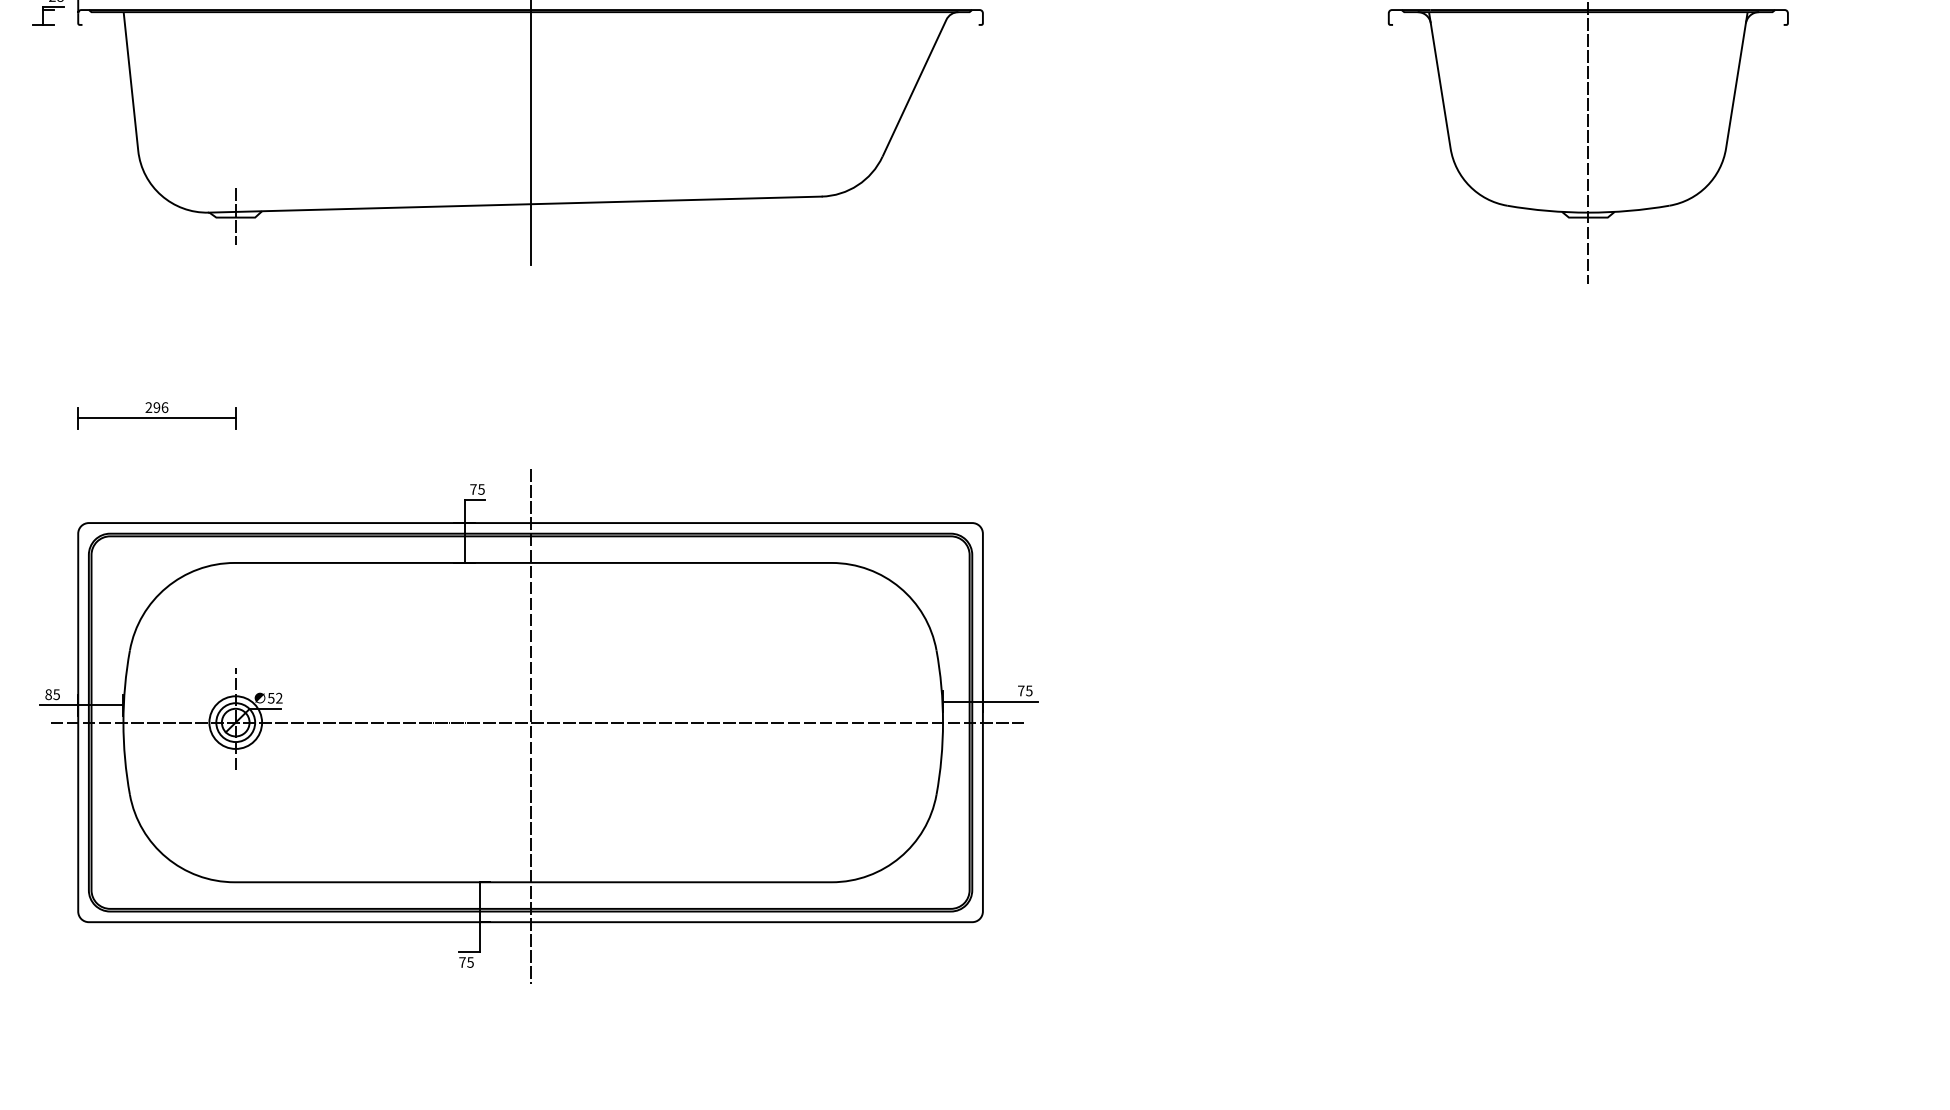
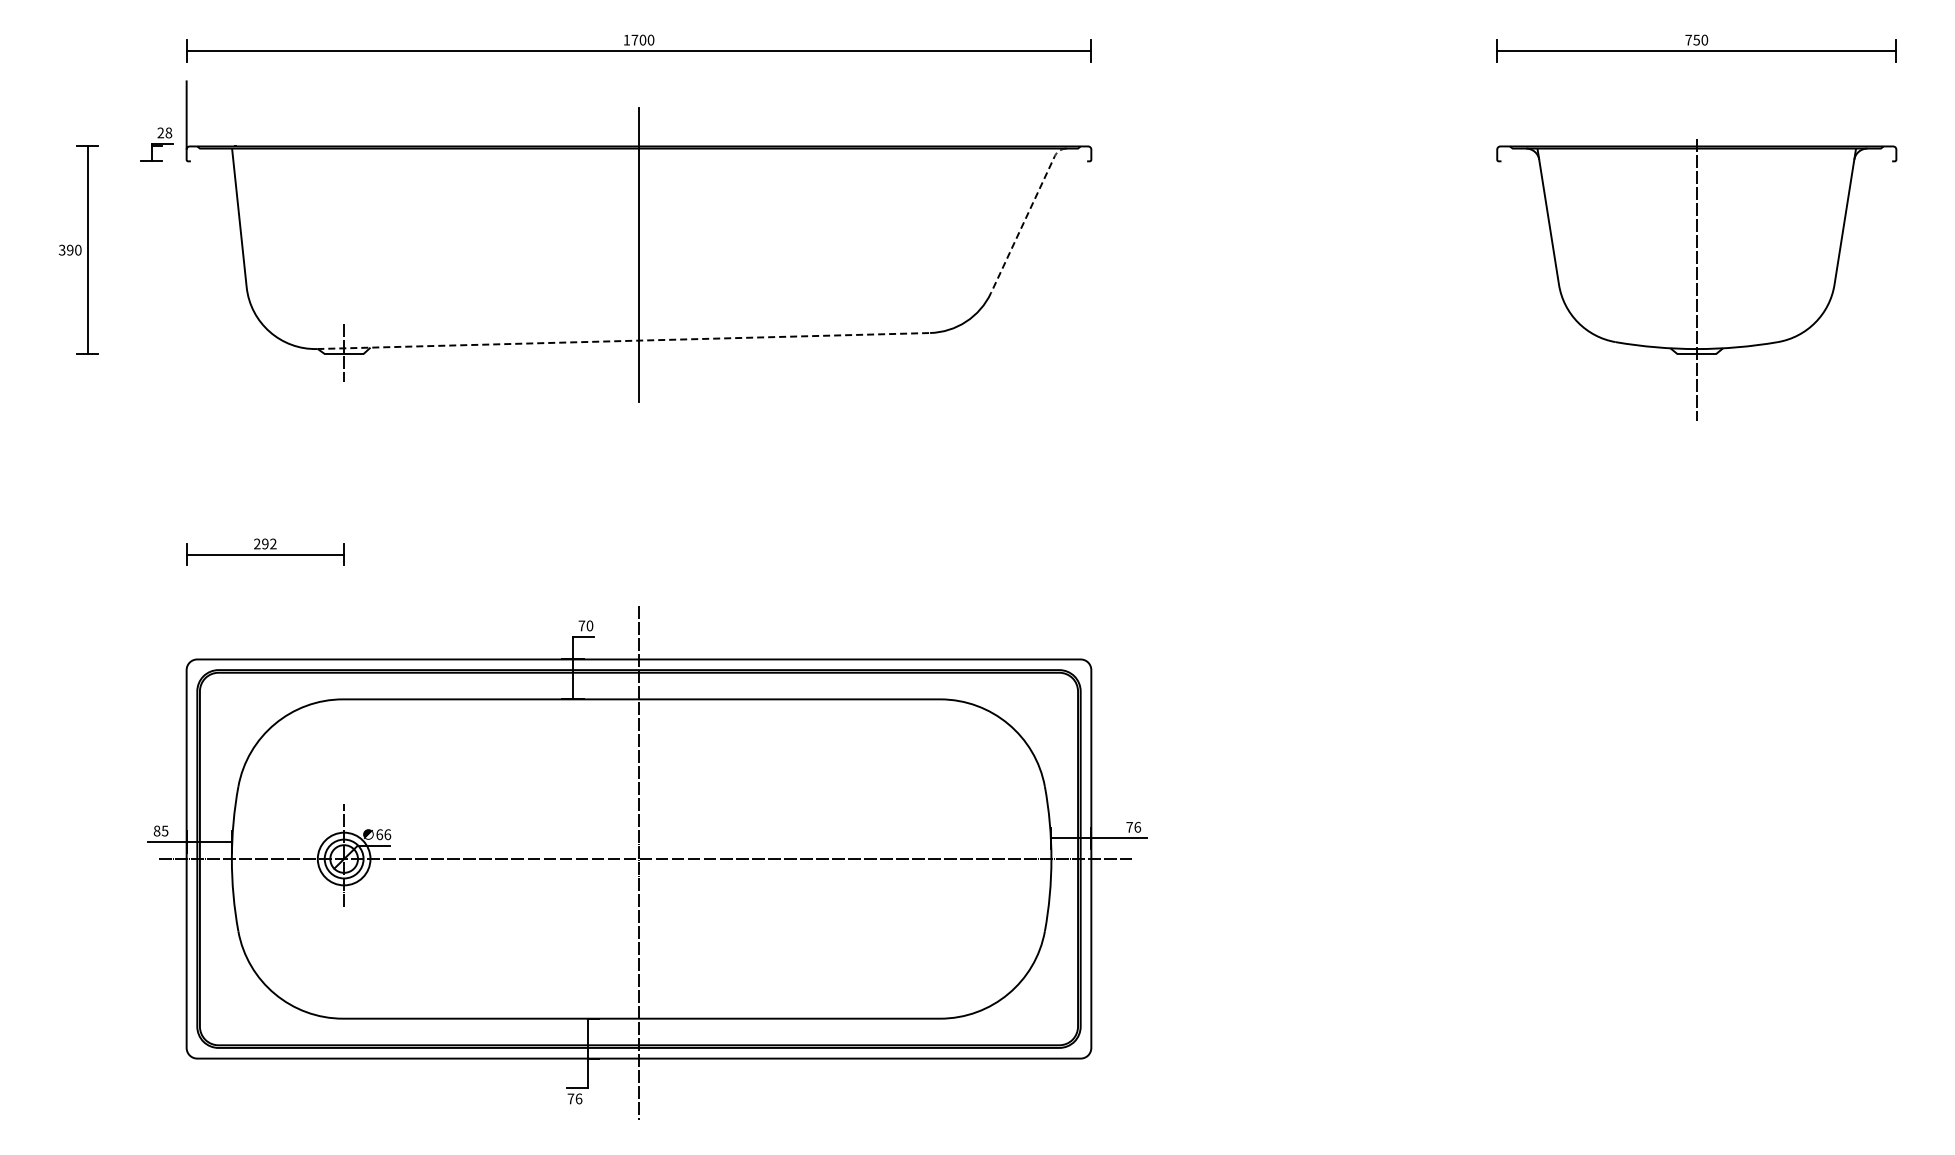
line: (919, 79) -> (1027, 215), solid -> dashed
line: (515, 205) -> (623, 341), solid -> dashed
text: (165, 407) -> (273, 543), 296 -> 292
text: (481, 489) -> (589, 625), 75 -> 70
text: (1029, 690) -> (1137, 826), 75 -> 76
text: (275, 698) -> (383, 834), 52 -> 66
text: (470, 962) -> (578, 1098), 75 -> 76

